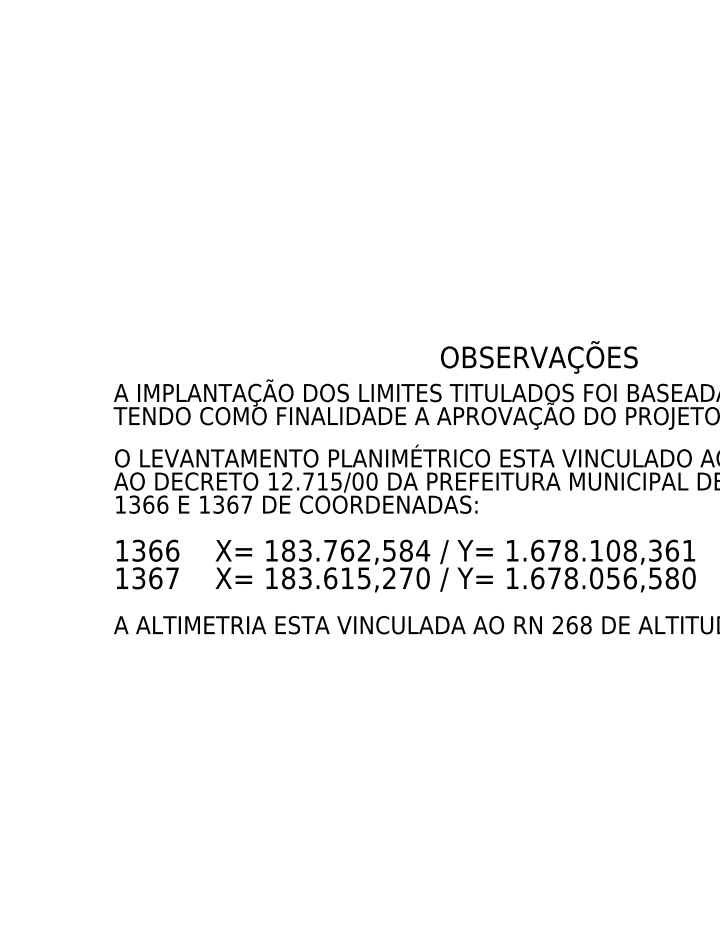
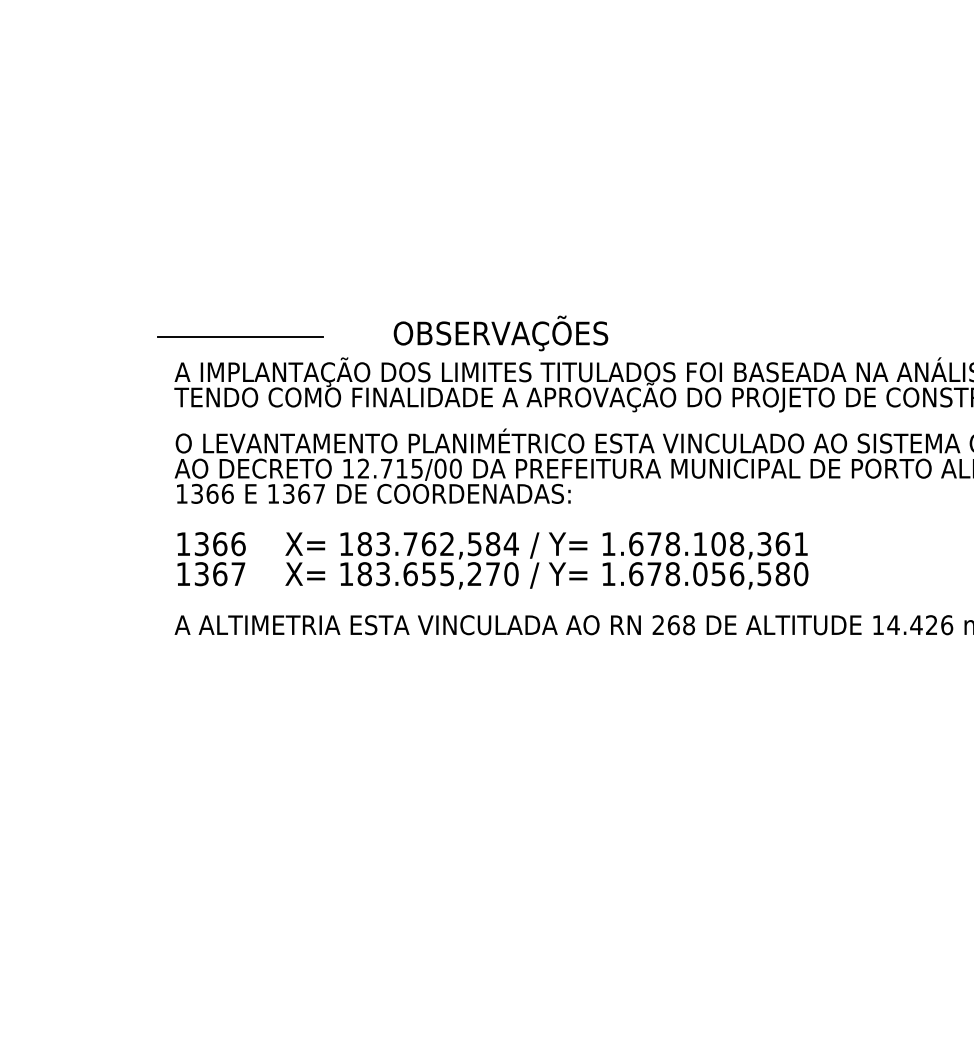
text: (538, 357) -> (500, 333), moved
line: (174, 361) -> (240, 337), added
text: (347, 578) -> (428, 574), 183.615,270 -> 183.655,270

